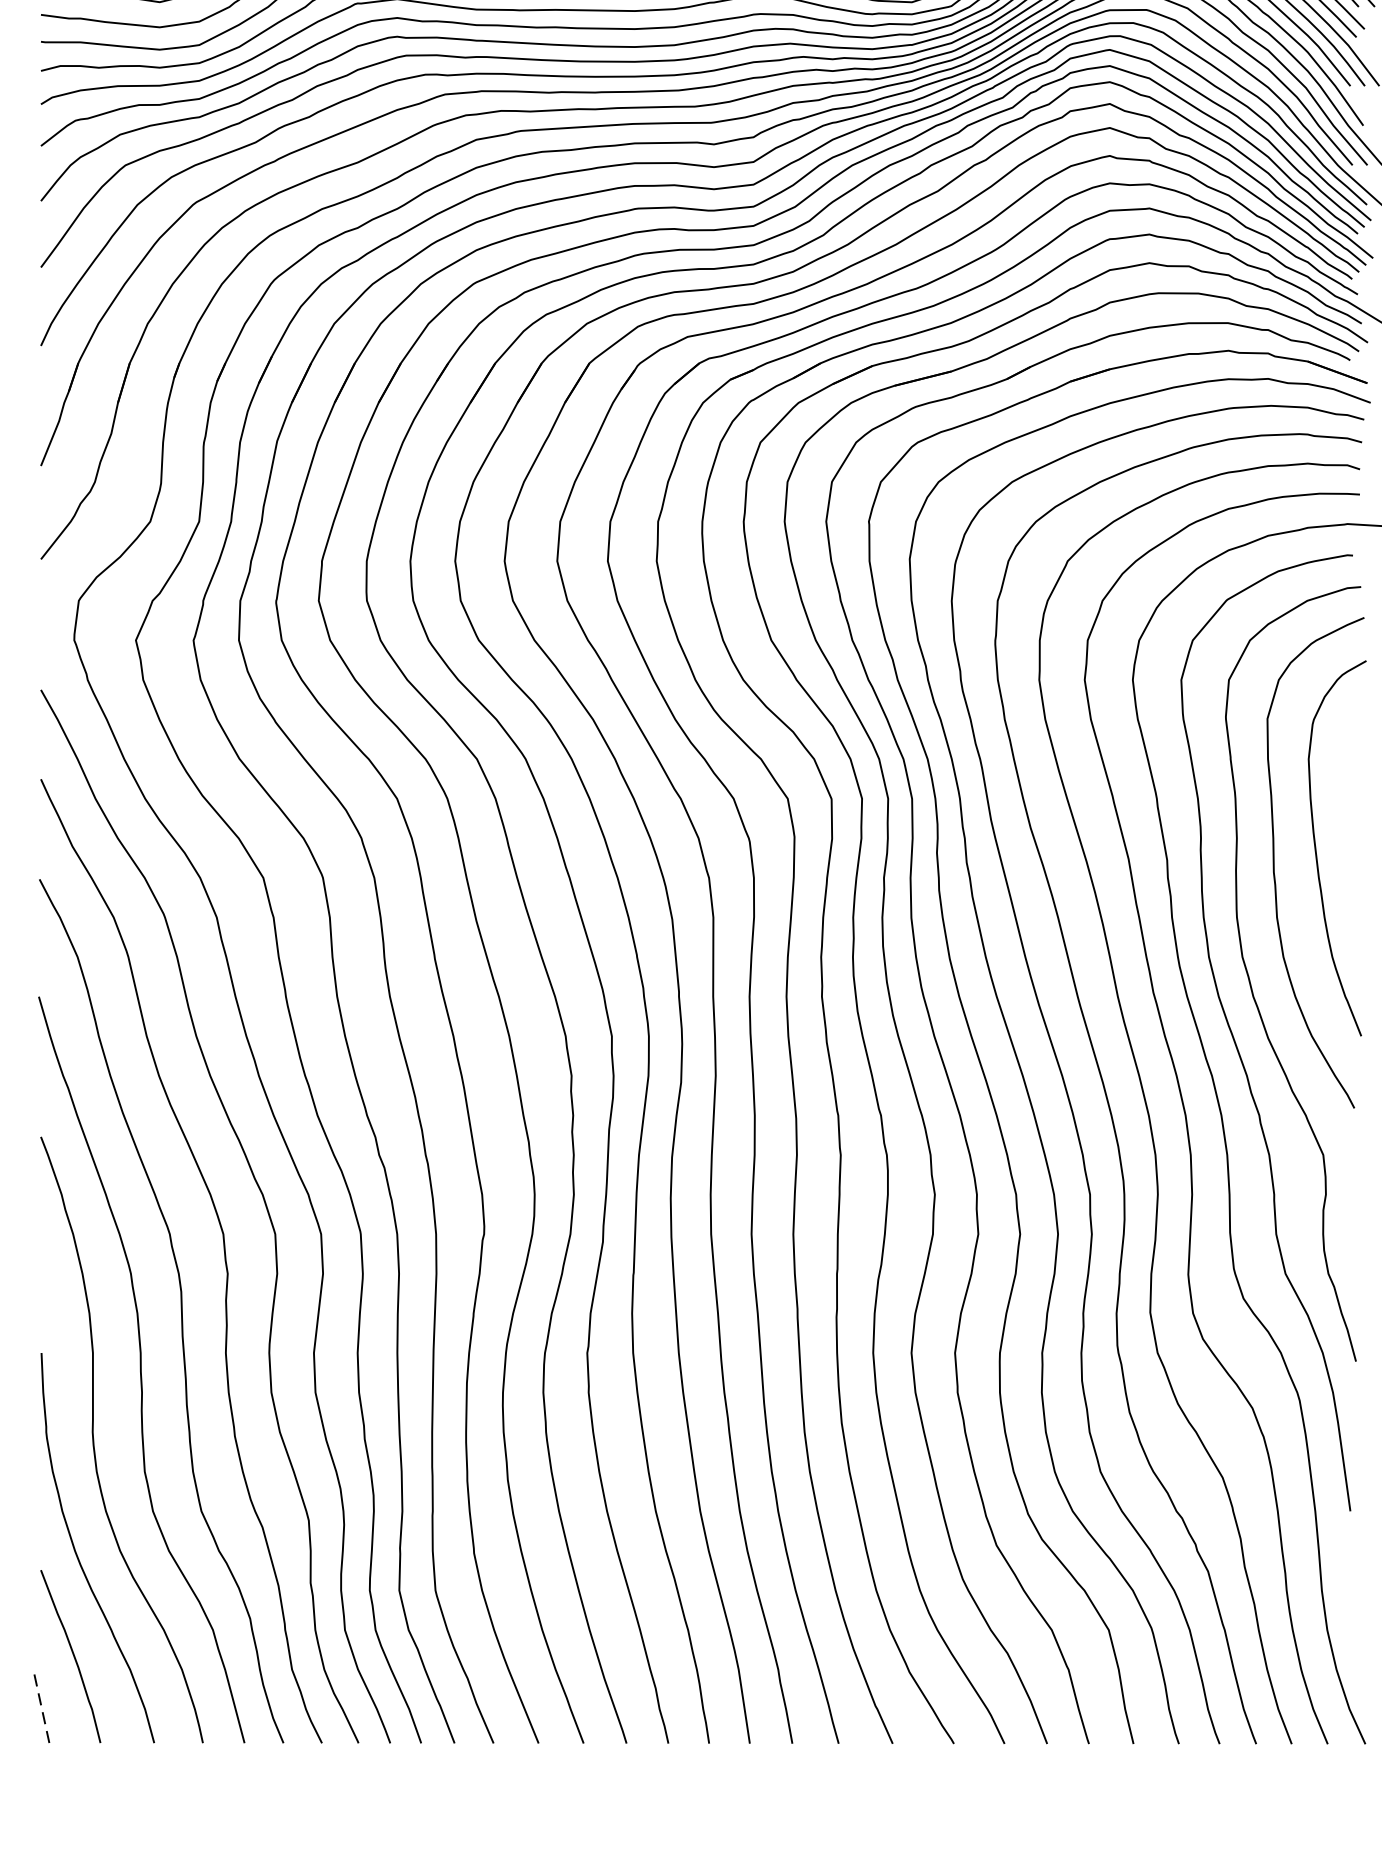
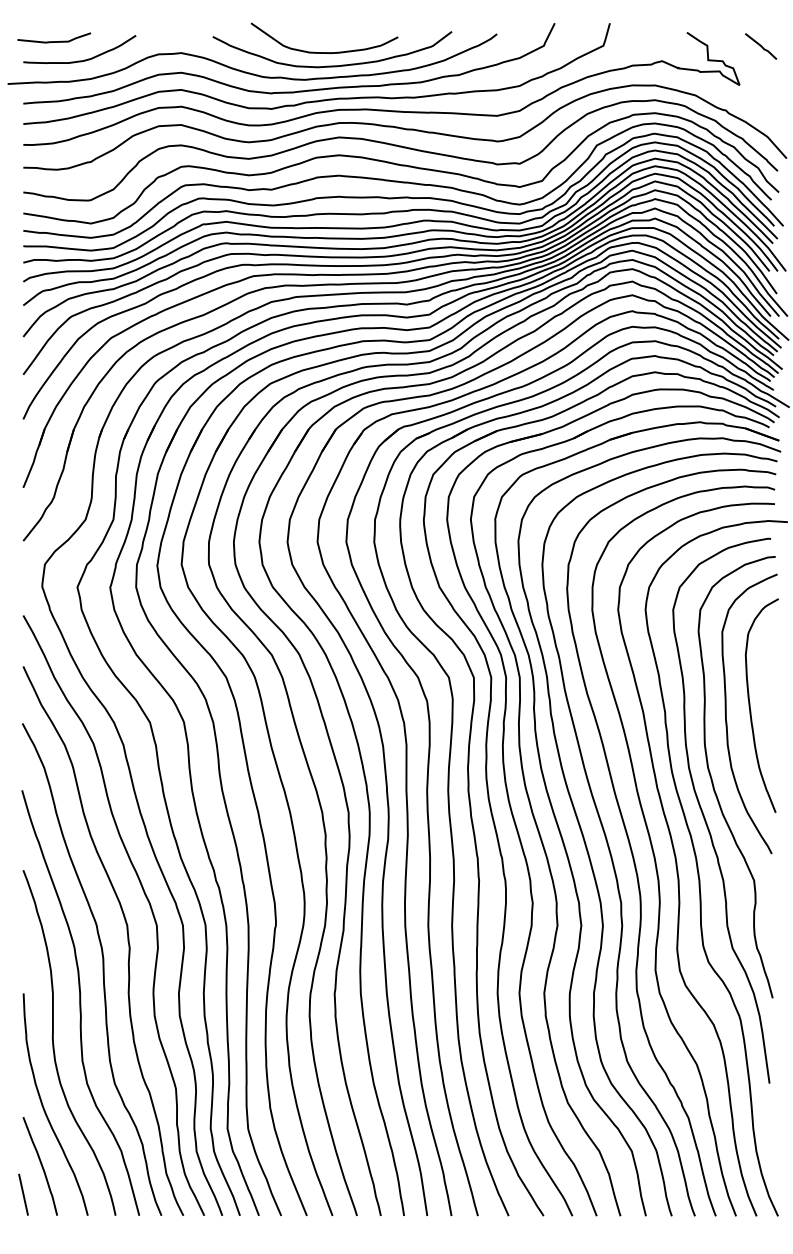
line: (41, 1705) -> (23, 1194), dashed -> solid

